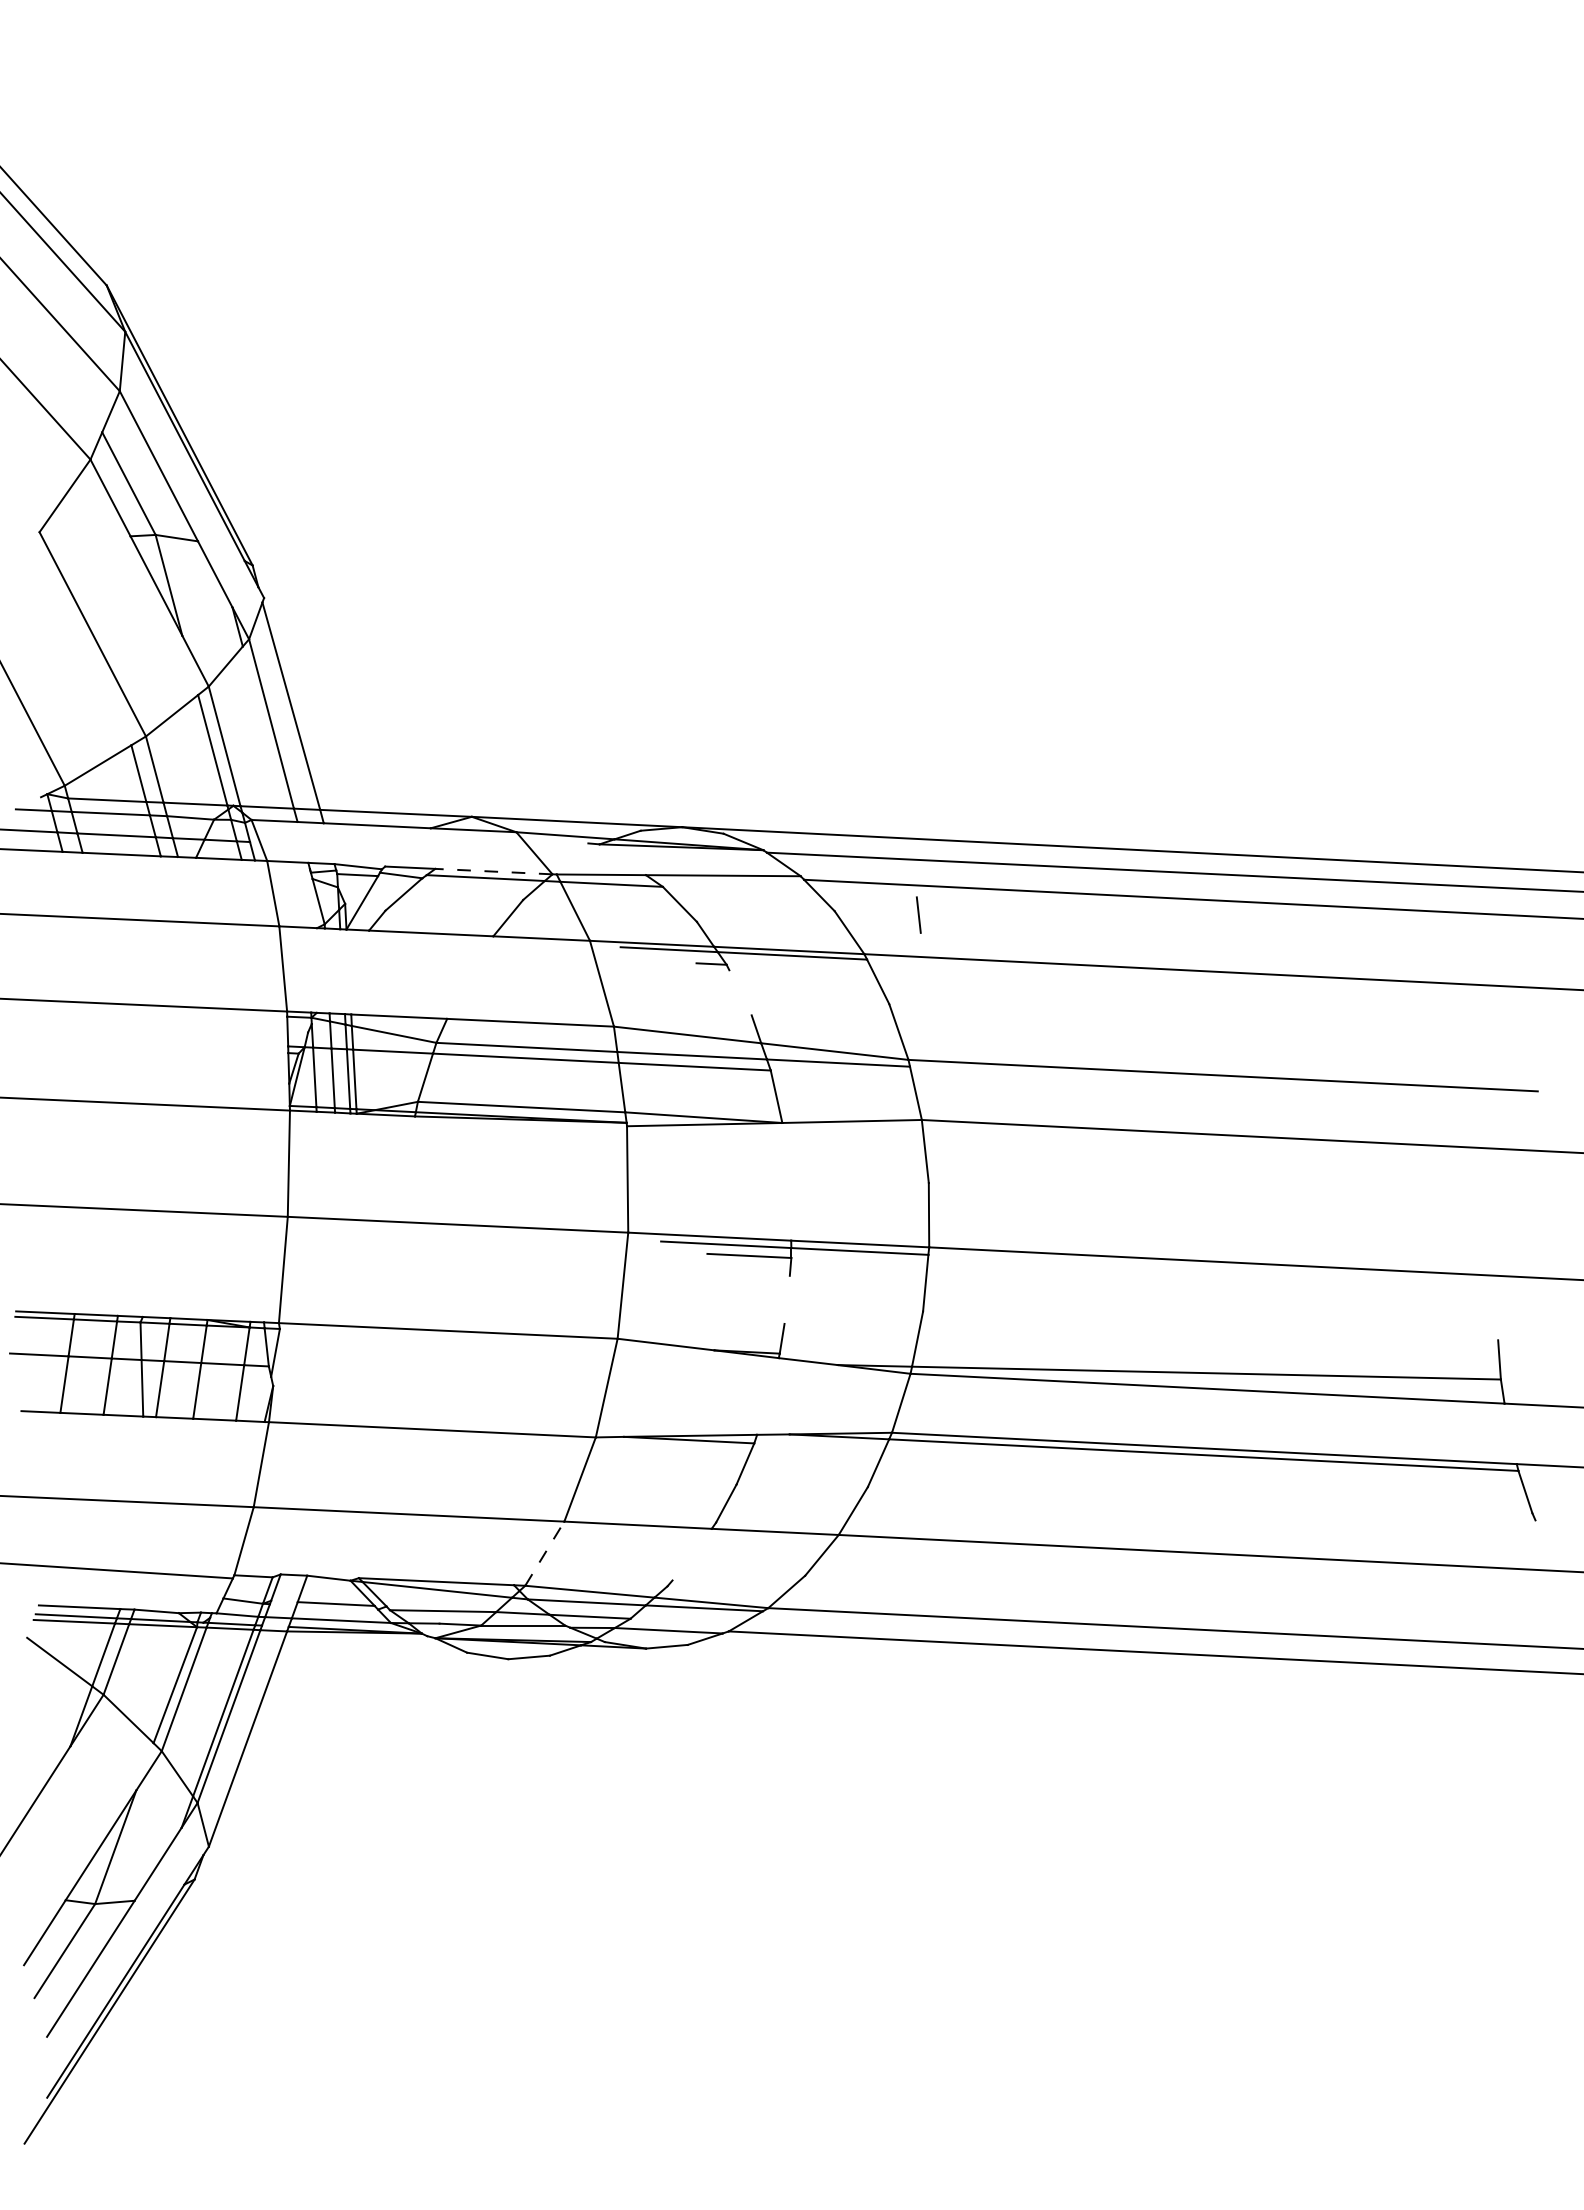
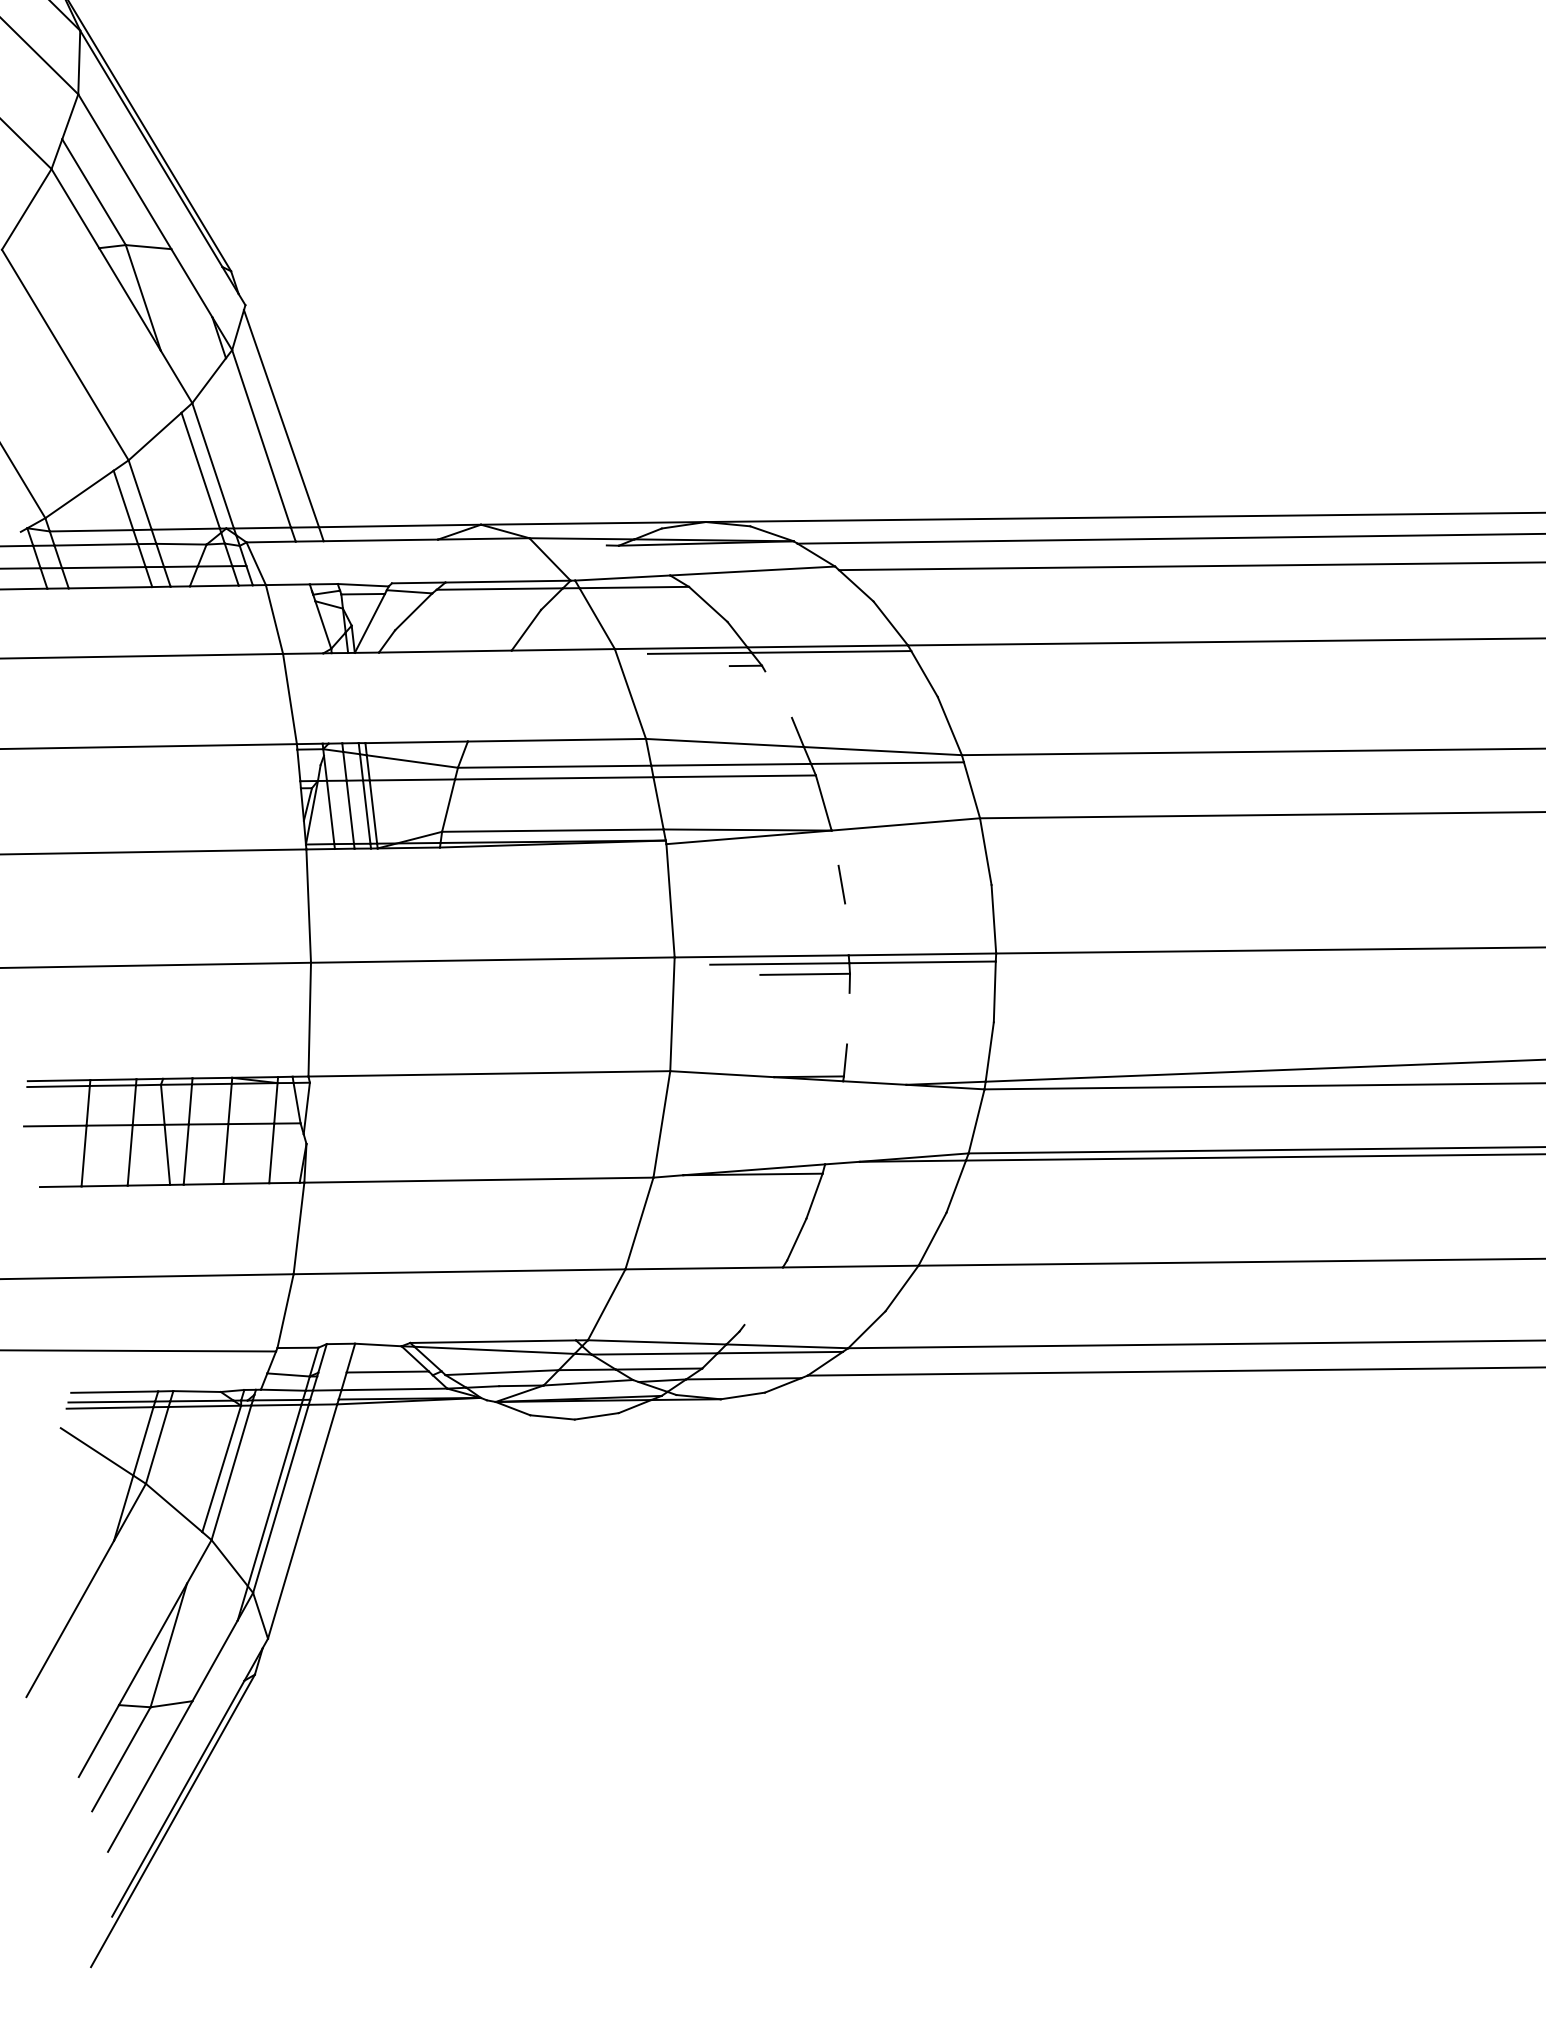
line: (493, 871) -> (507, 581), dashed -> solid
line: (918, 914) -> (841, 883), moved
line: (544, 1553) -> (606, 1304), dashed -> solid

